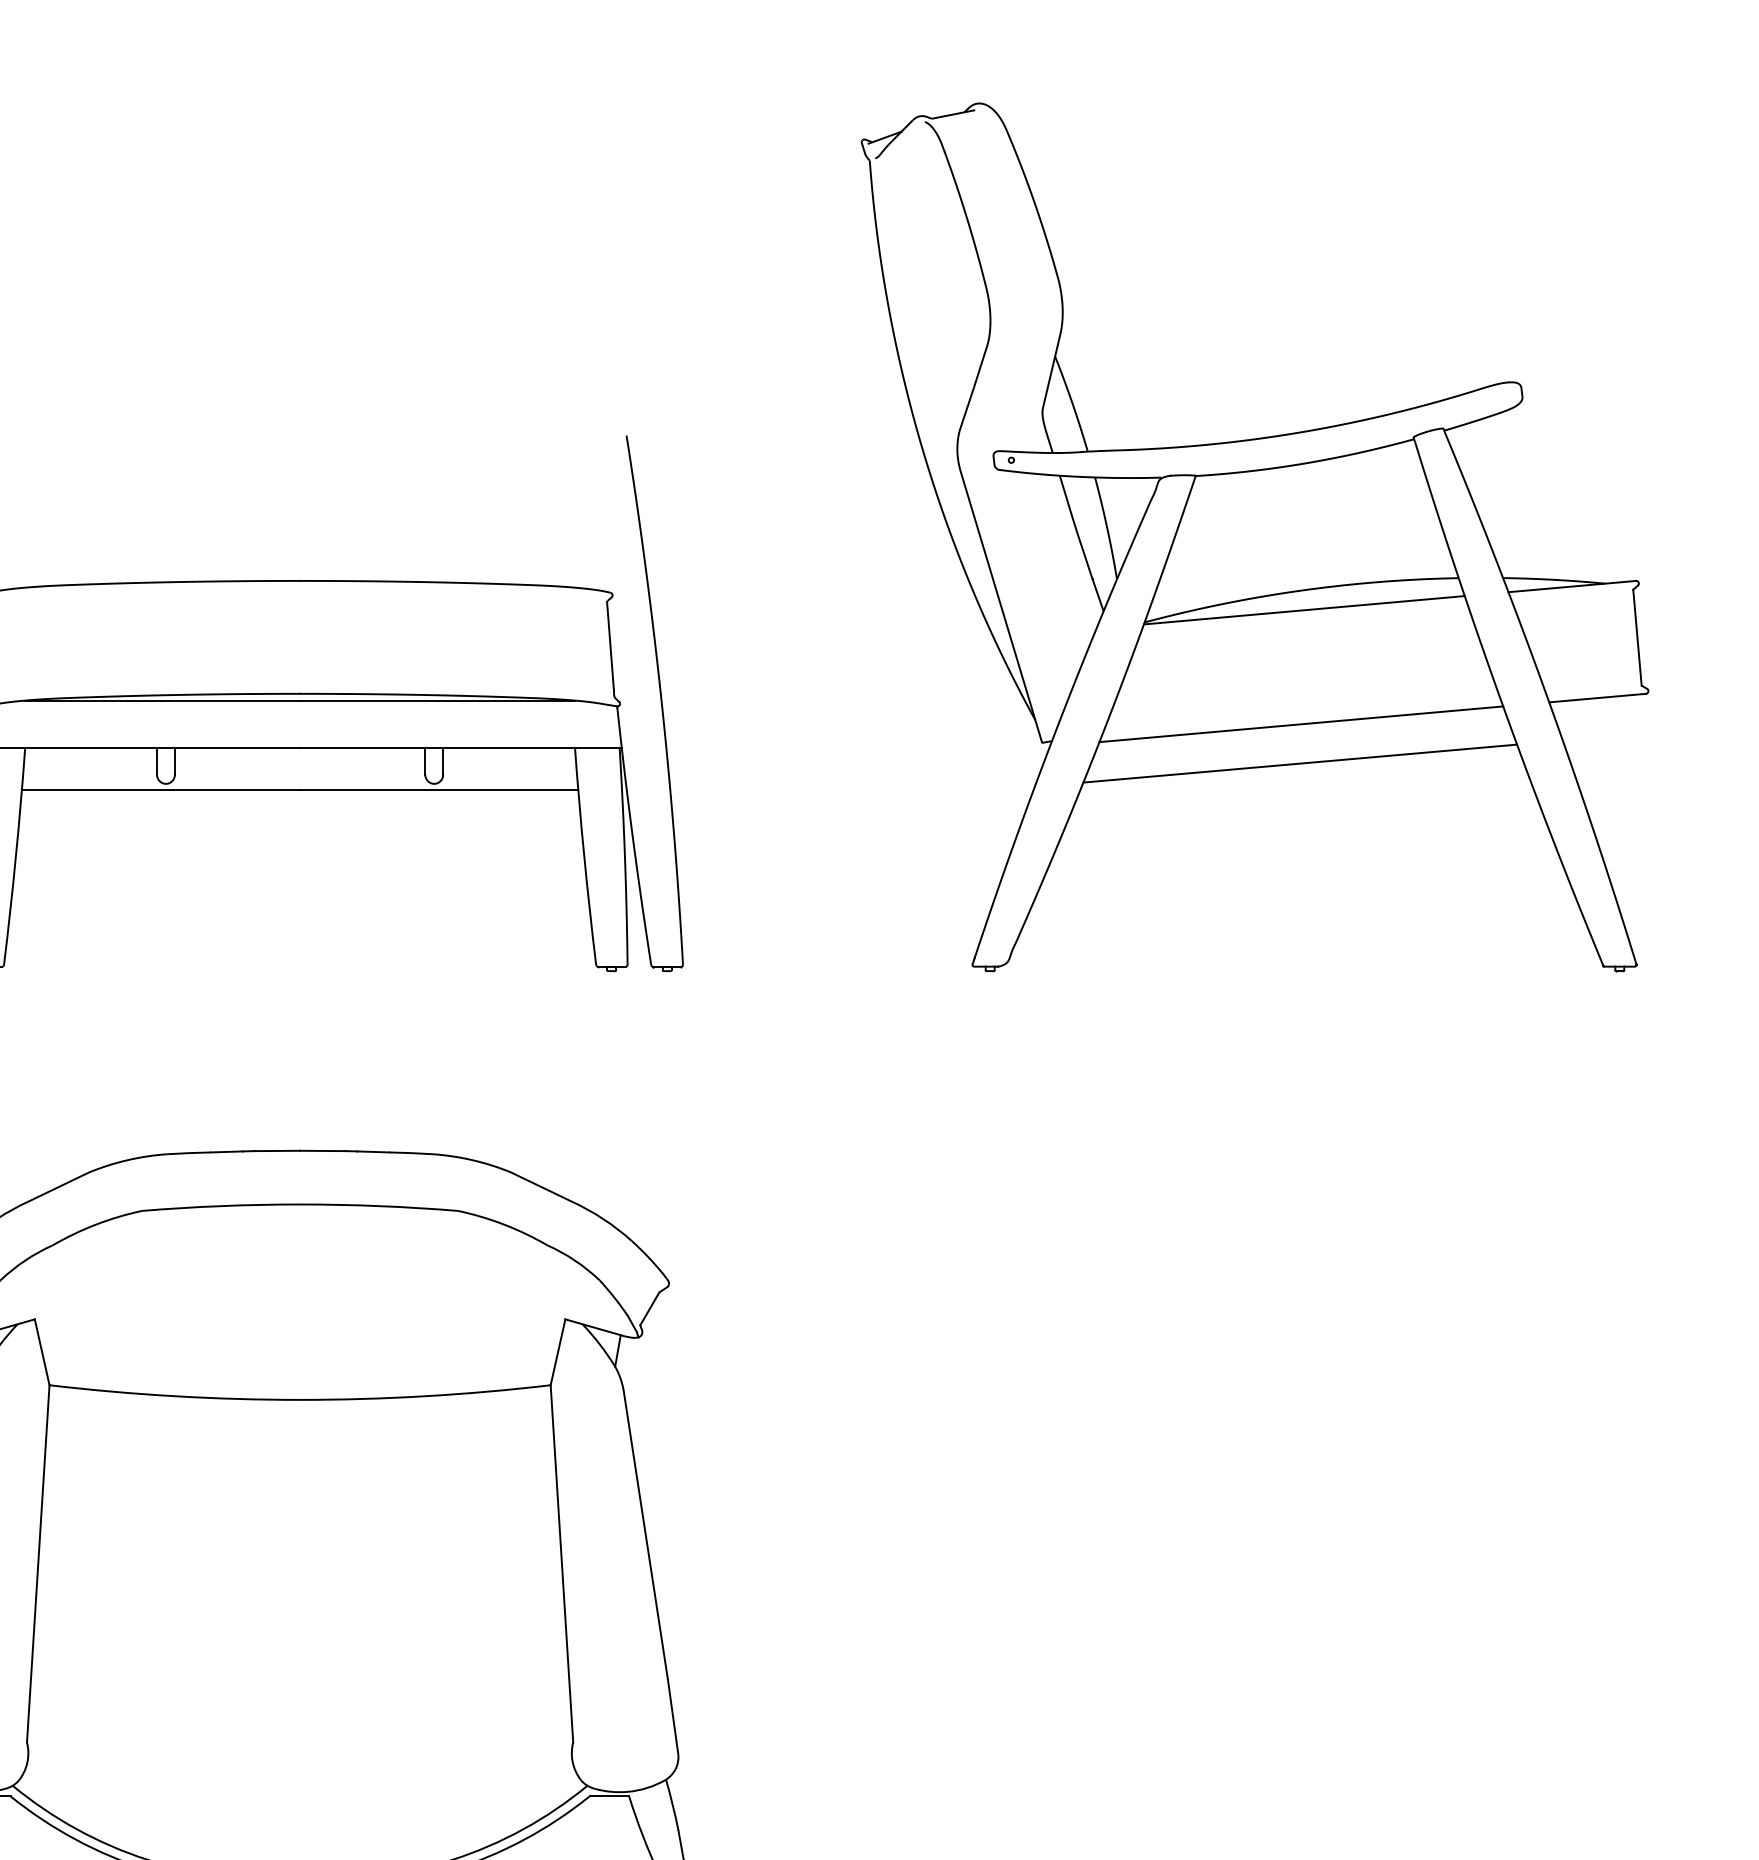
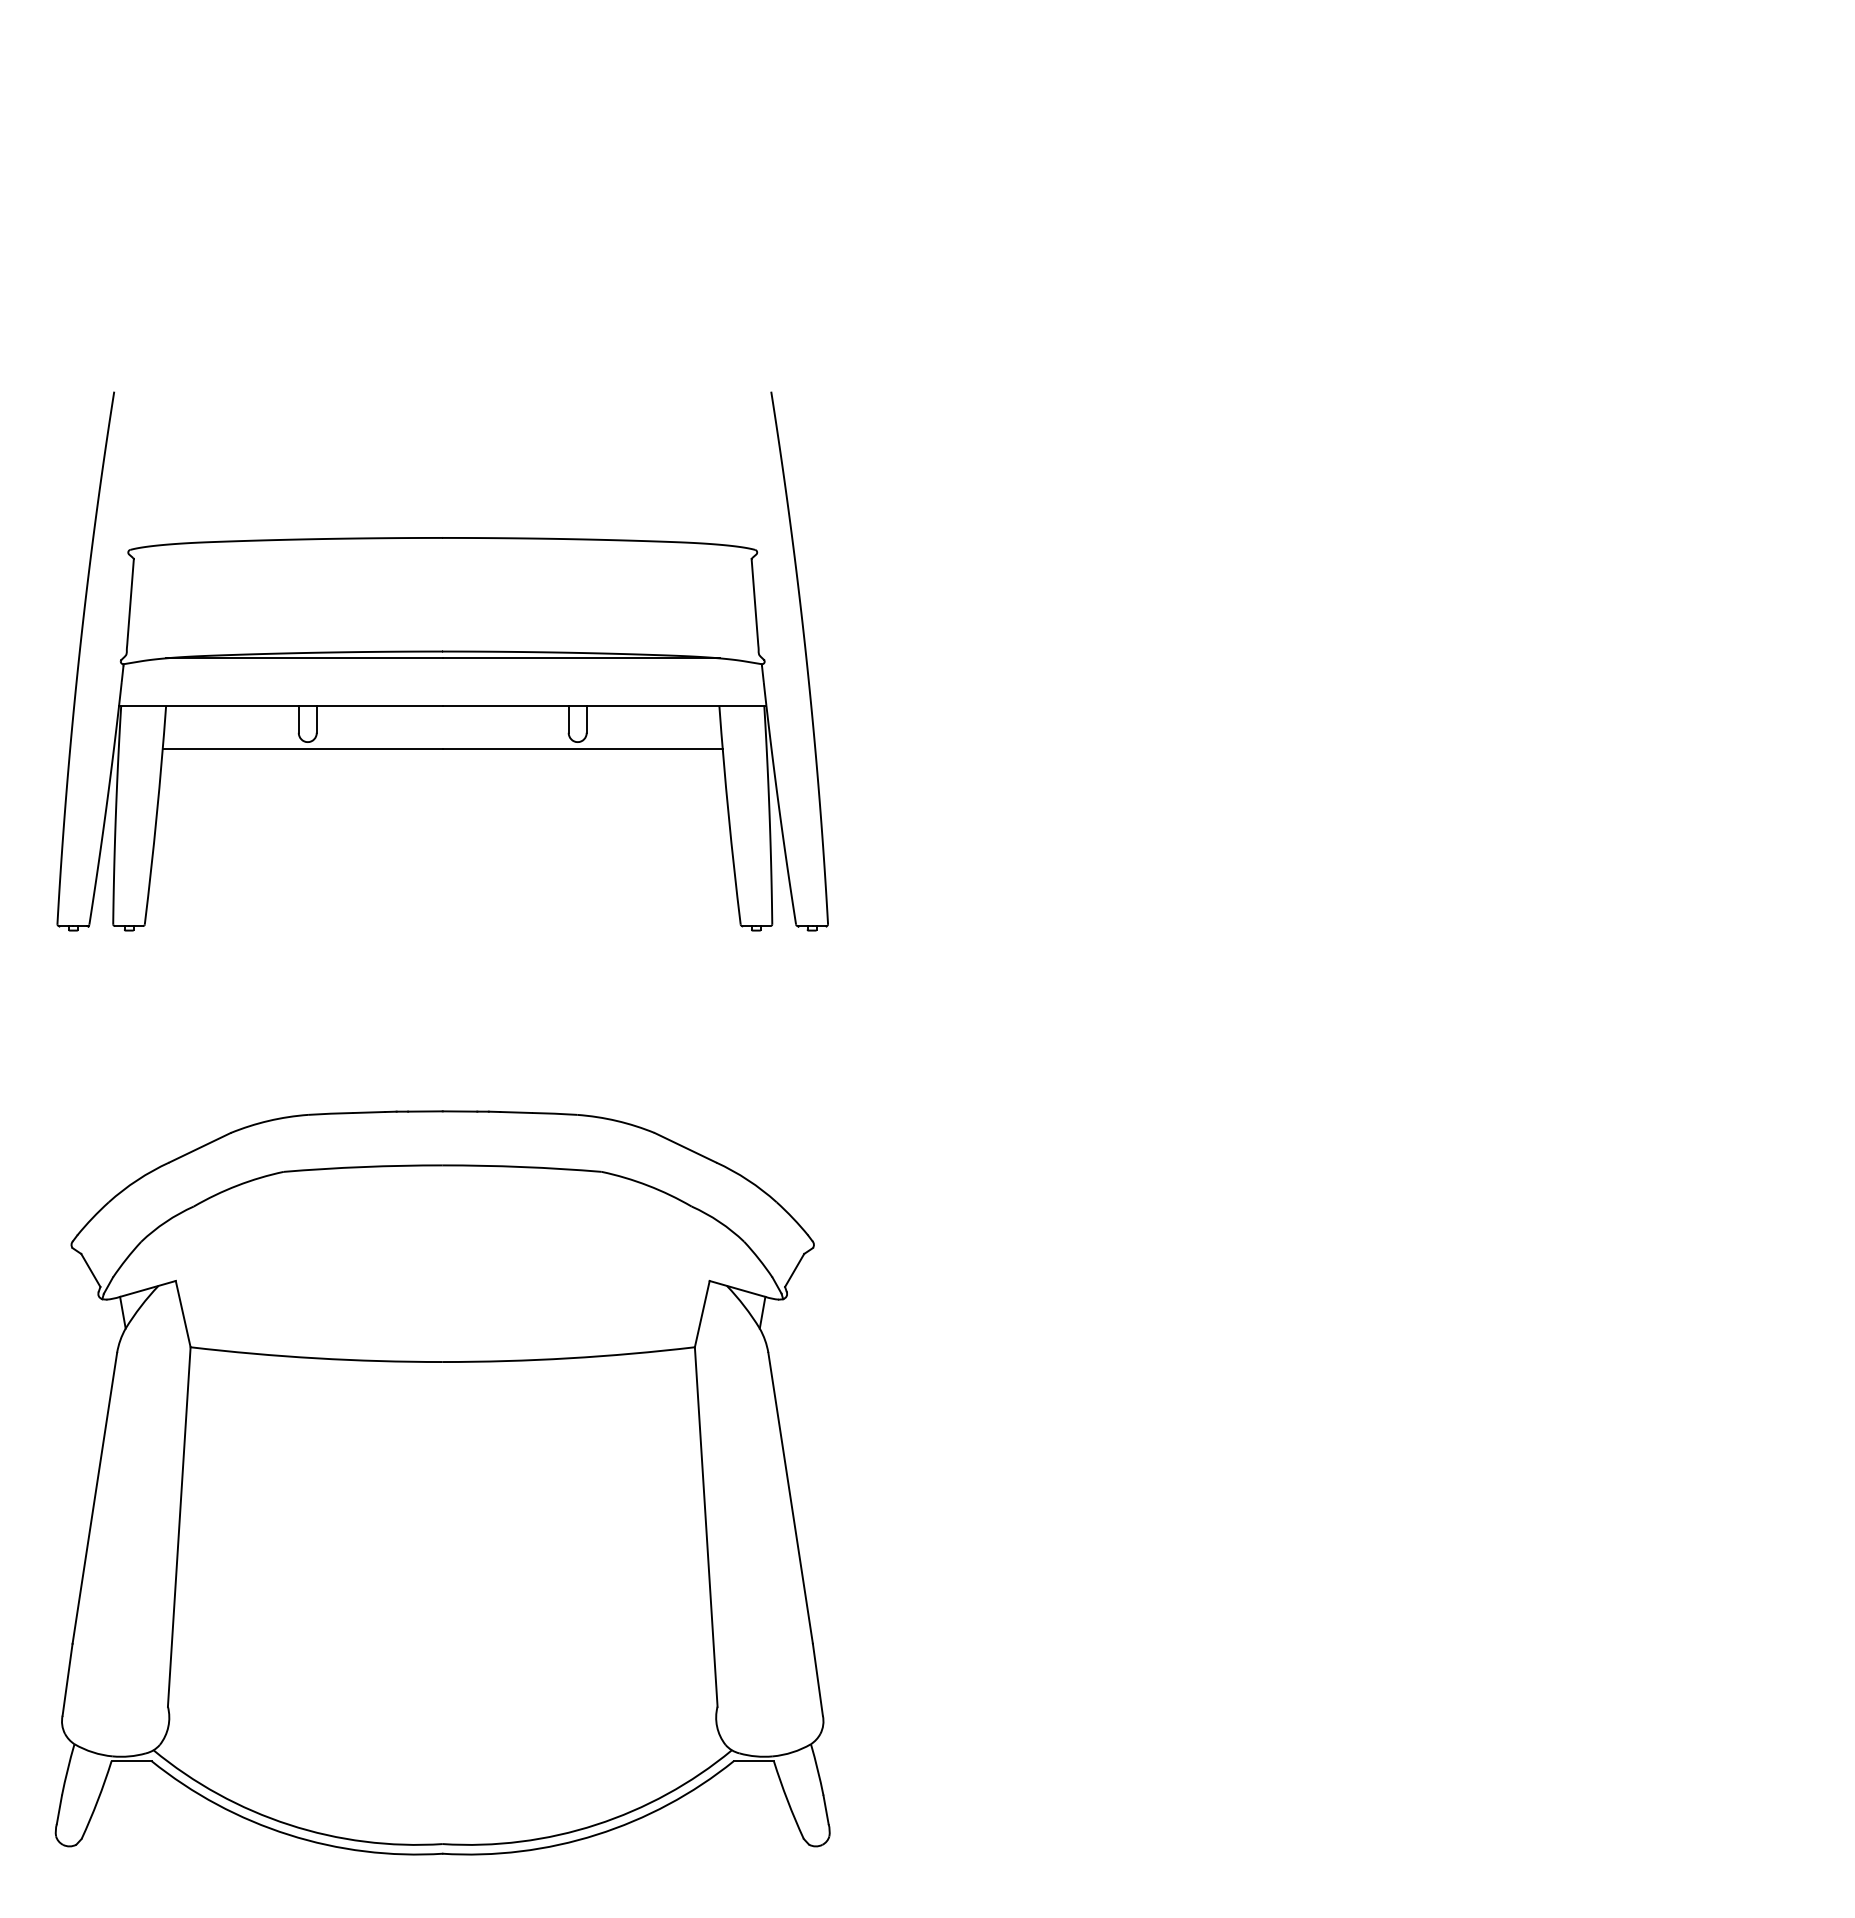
part: (1254, 537) -> (1403, 494), removed

